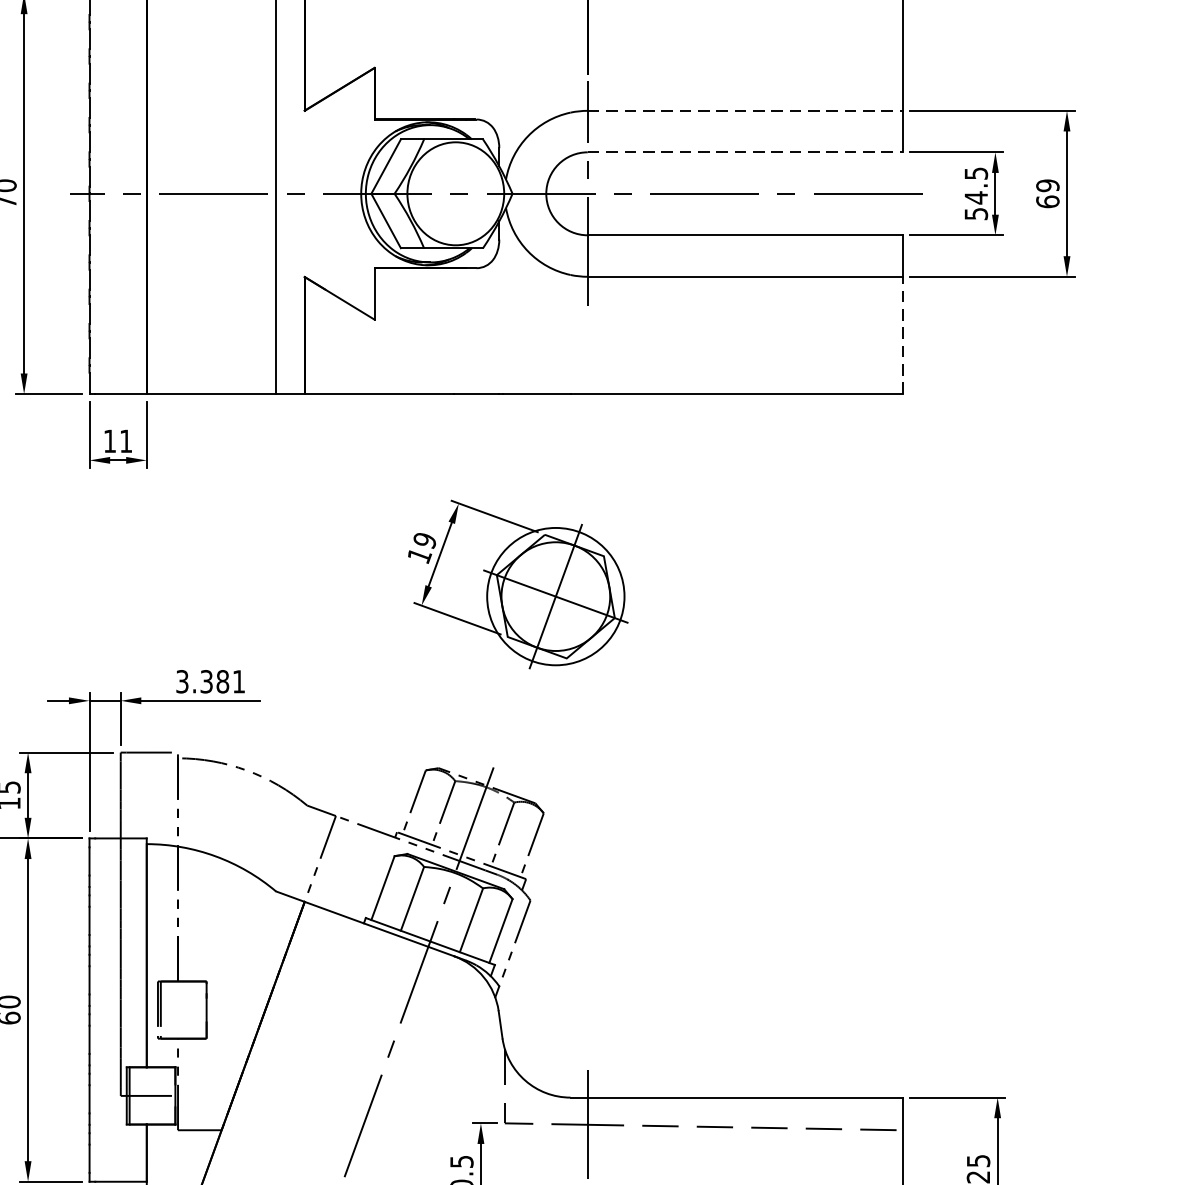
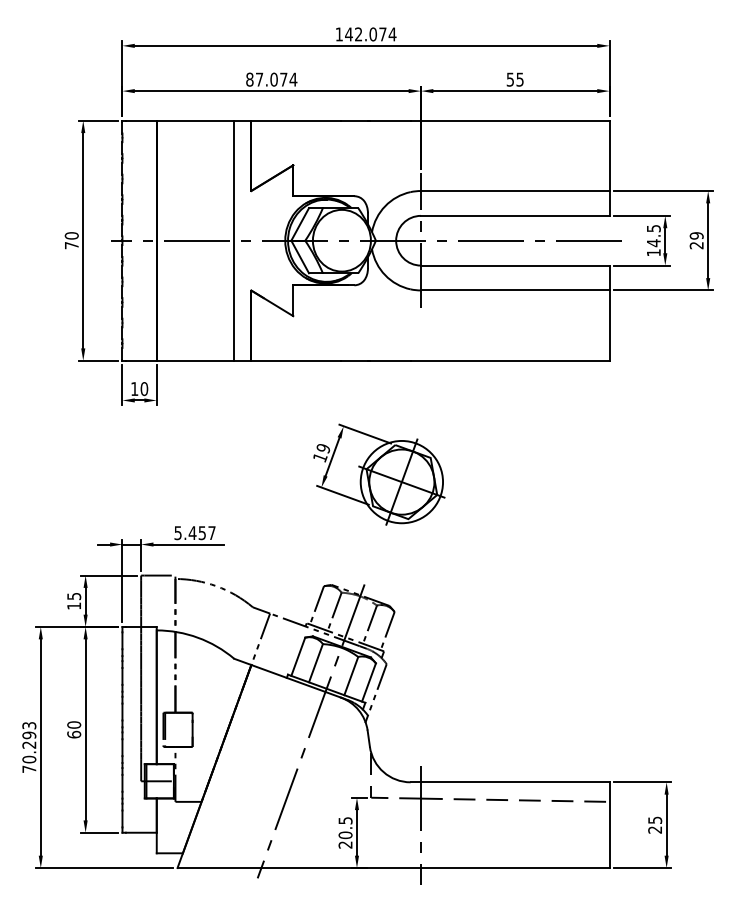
line: (745, 111) -> (515, 191), dashed -> solid
line: (745, 151) -> (515, 215), dashed -> solid
text: (1047, 201) -> (696, 245), 69 -> 29
text: (975, 213) -> (653, 252), 54.5 -> 14.5
line: (902, 335) -> (609, 325), dashed -> solid
text: (126, 442) -> (144, 389), 11 -> 10
text: (209, 682) -> (194, 533), 3.381 -> 5.457

